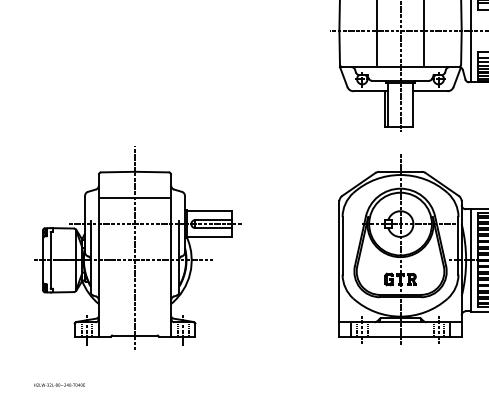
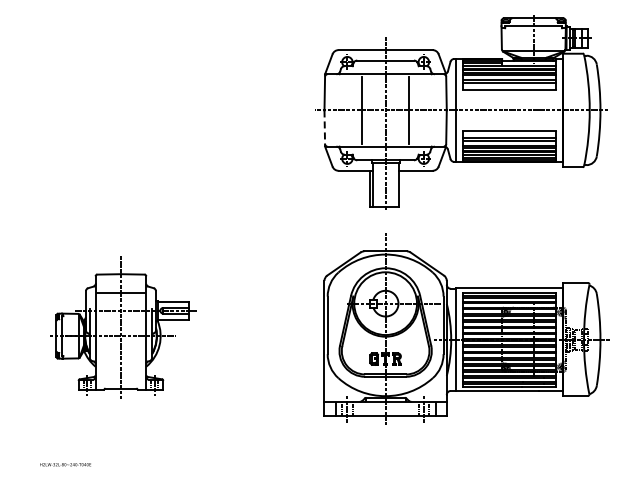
line: (339, 49) -> (324, 129), solid -> dashed
part: (137, 247) -> (122, 327), size x0.7
text: (59, 384) -> (65, 464), moved

